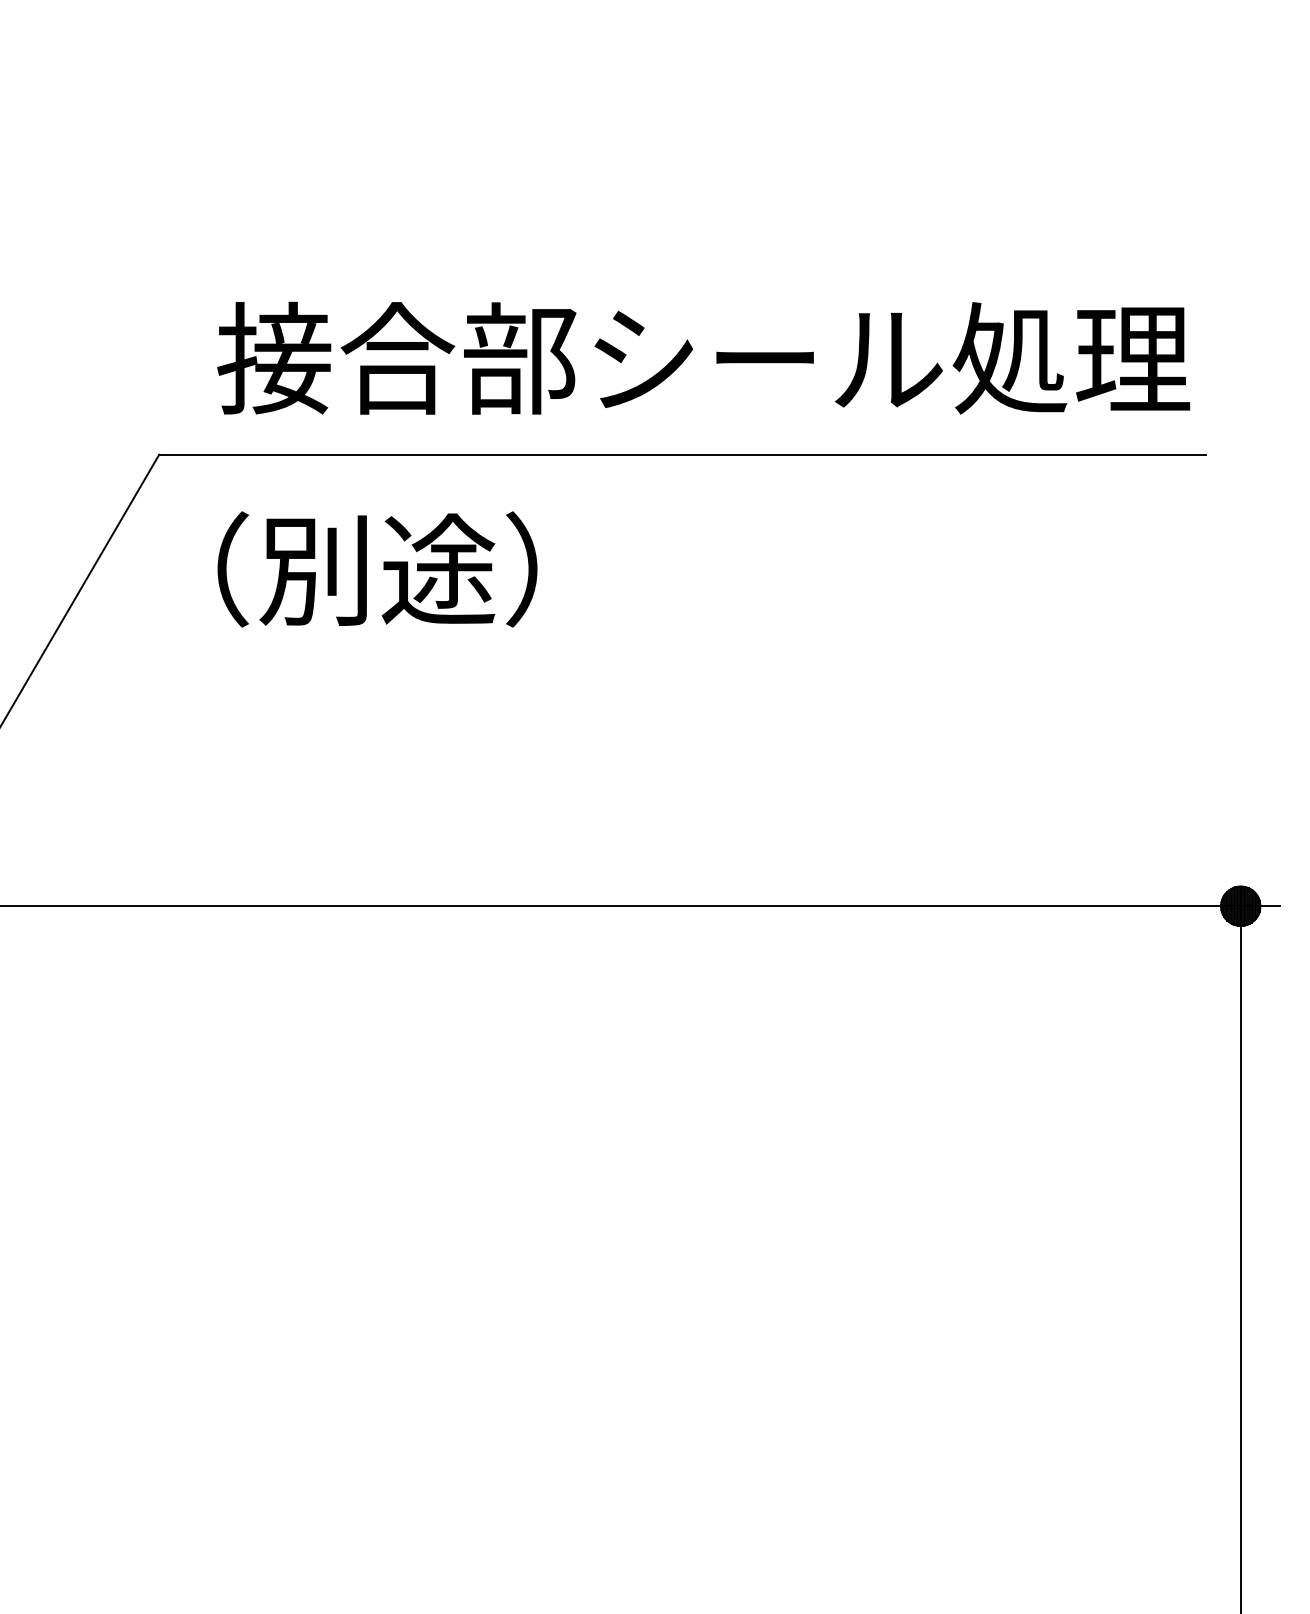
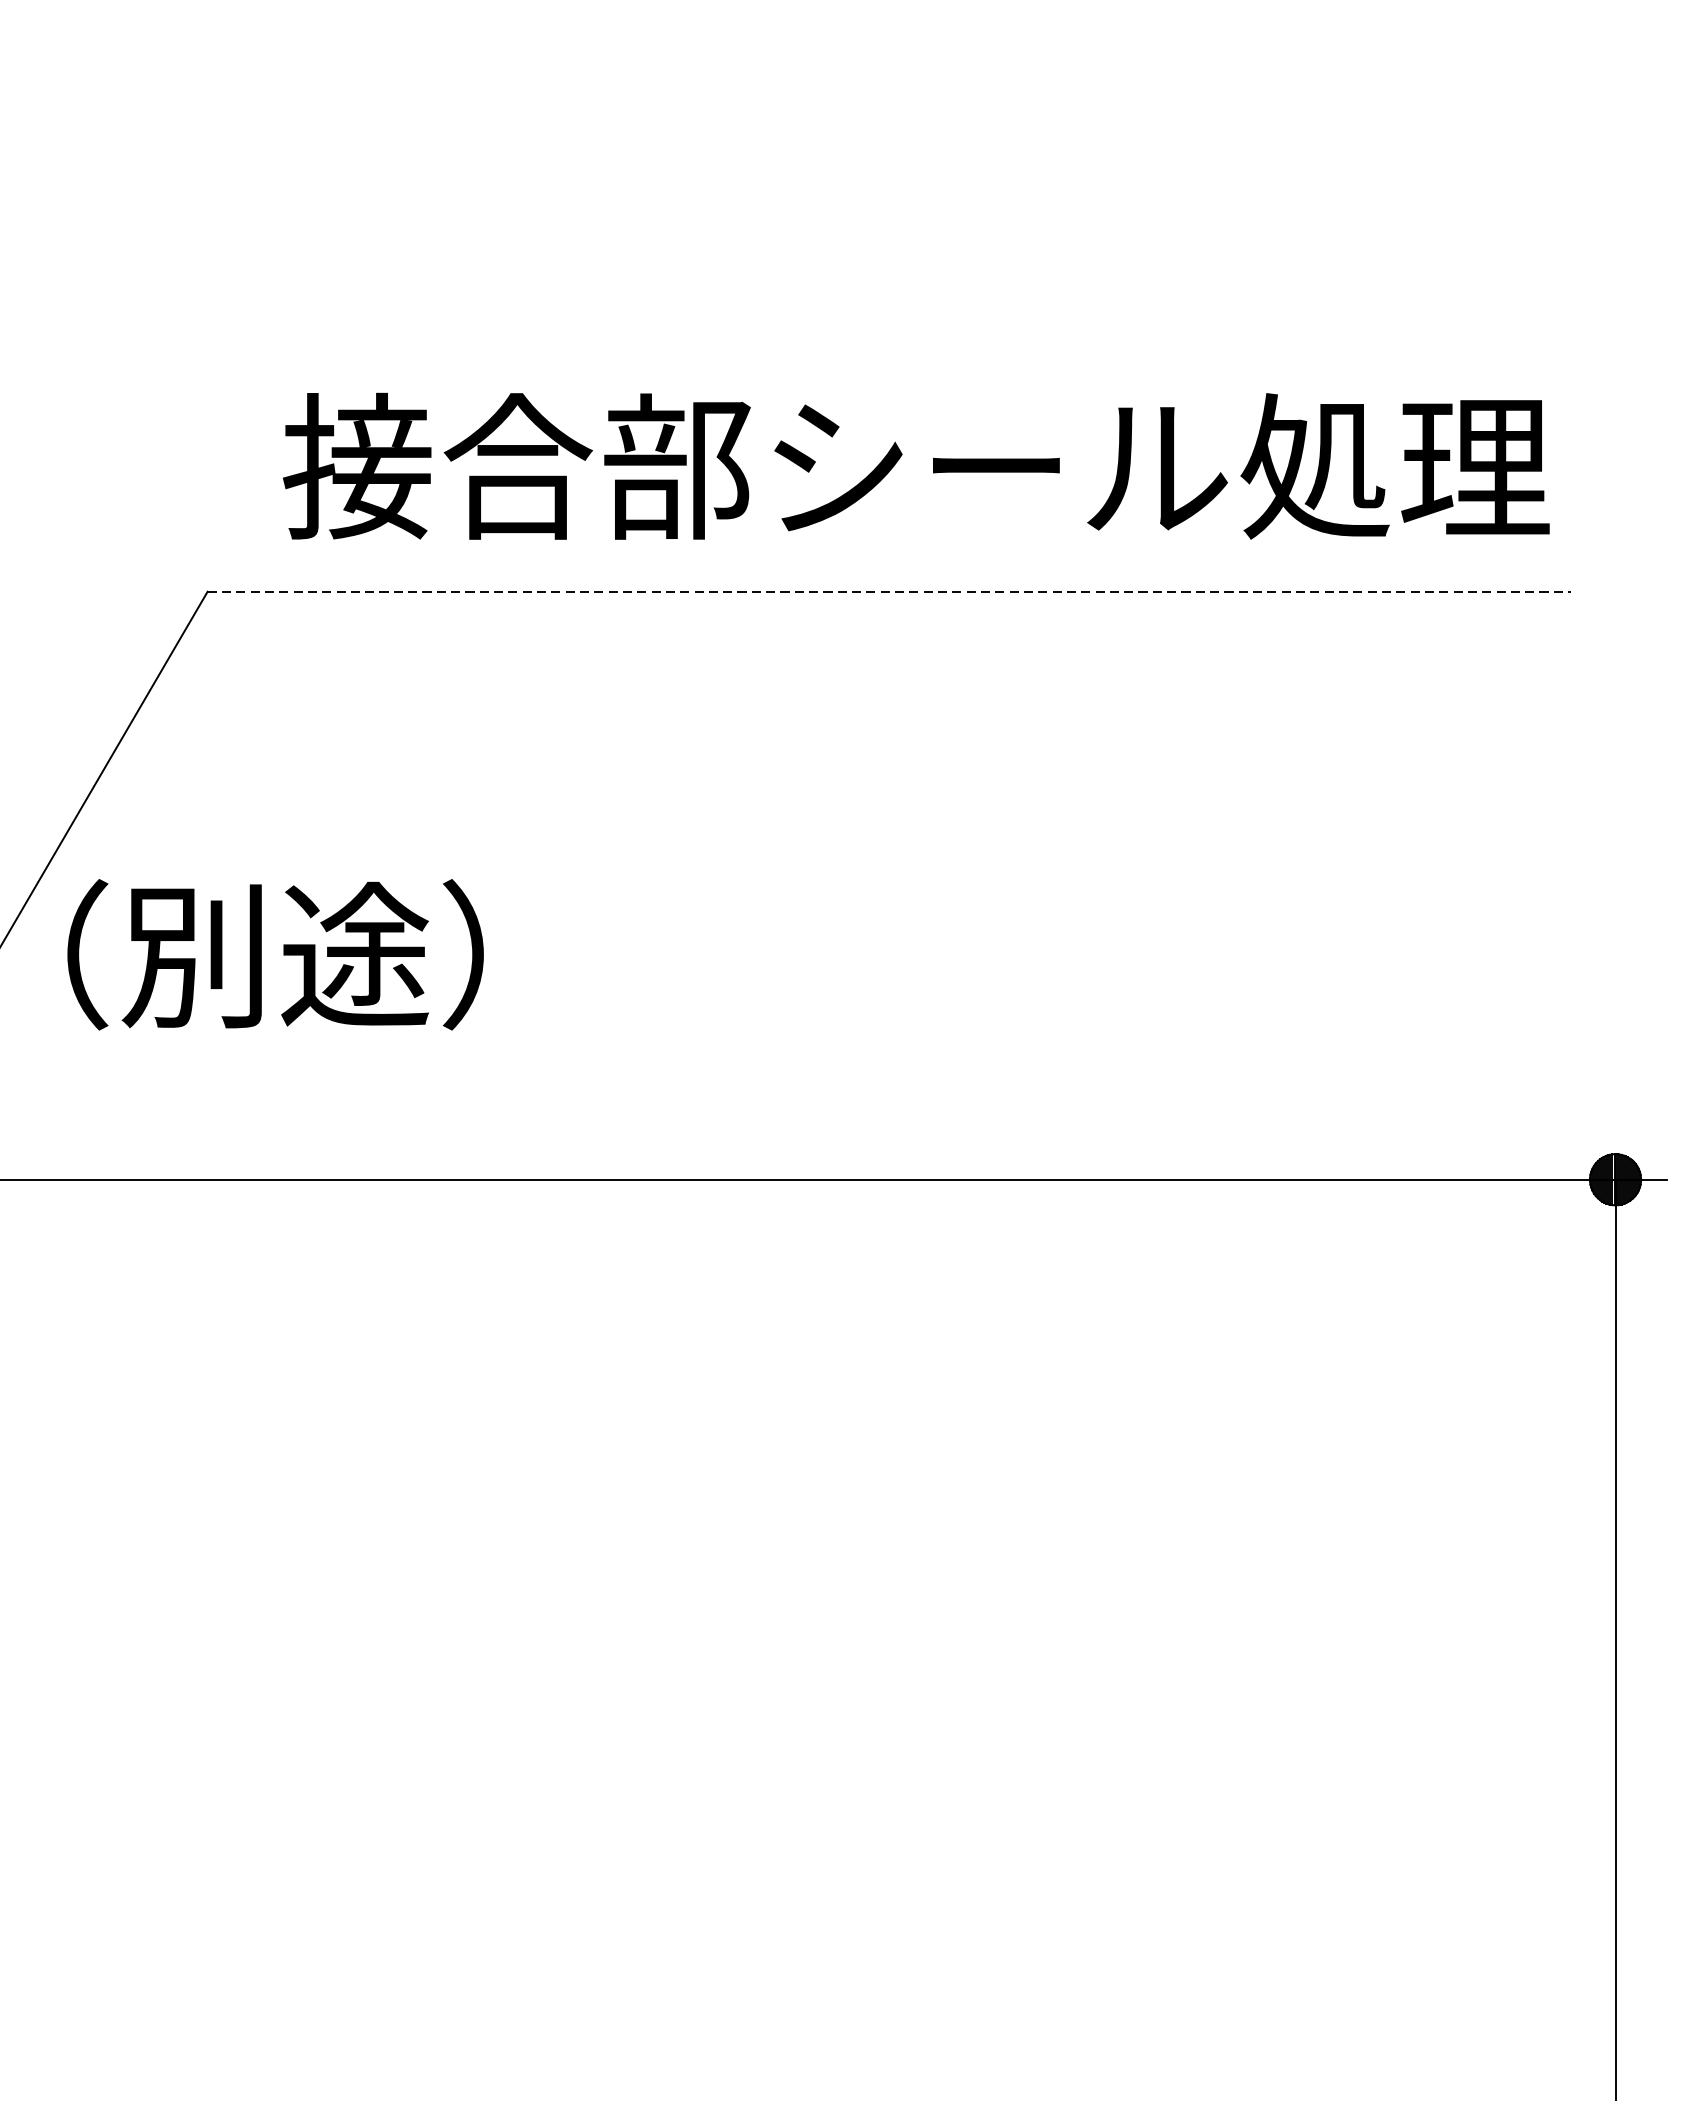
line: (683, 454) -> (890, 591), solid -> dashed
text: (377, 569) -> (275, 954), moved

